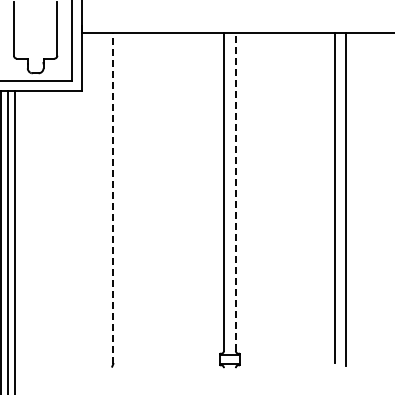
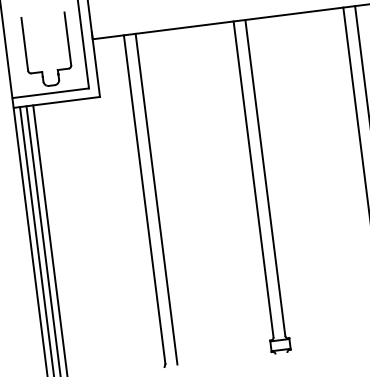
line: (235, 191) -> (264, 177), dashed -> solid
line: (113, 198) -> (144, 199), dashed -> solid
line: (125, 198) -> (156, 198), added

